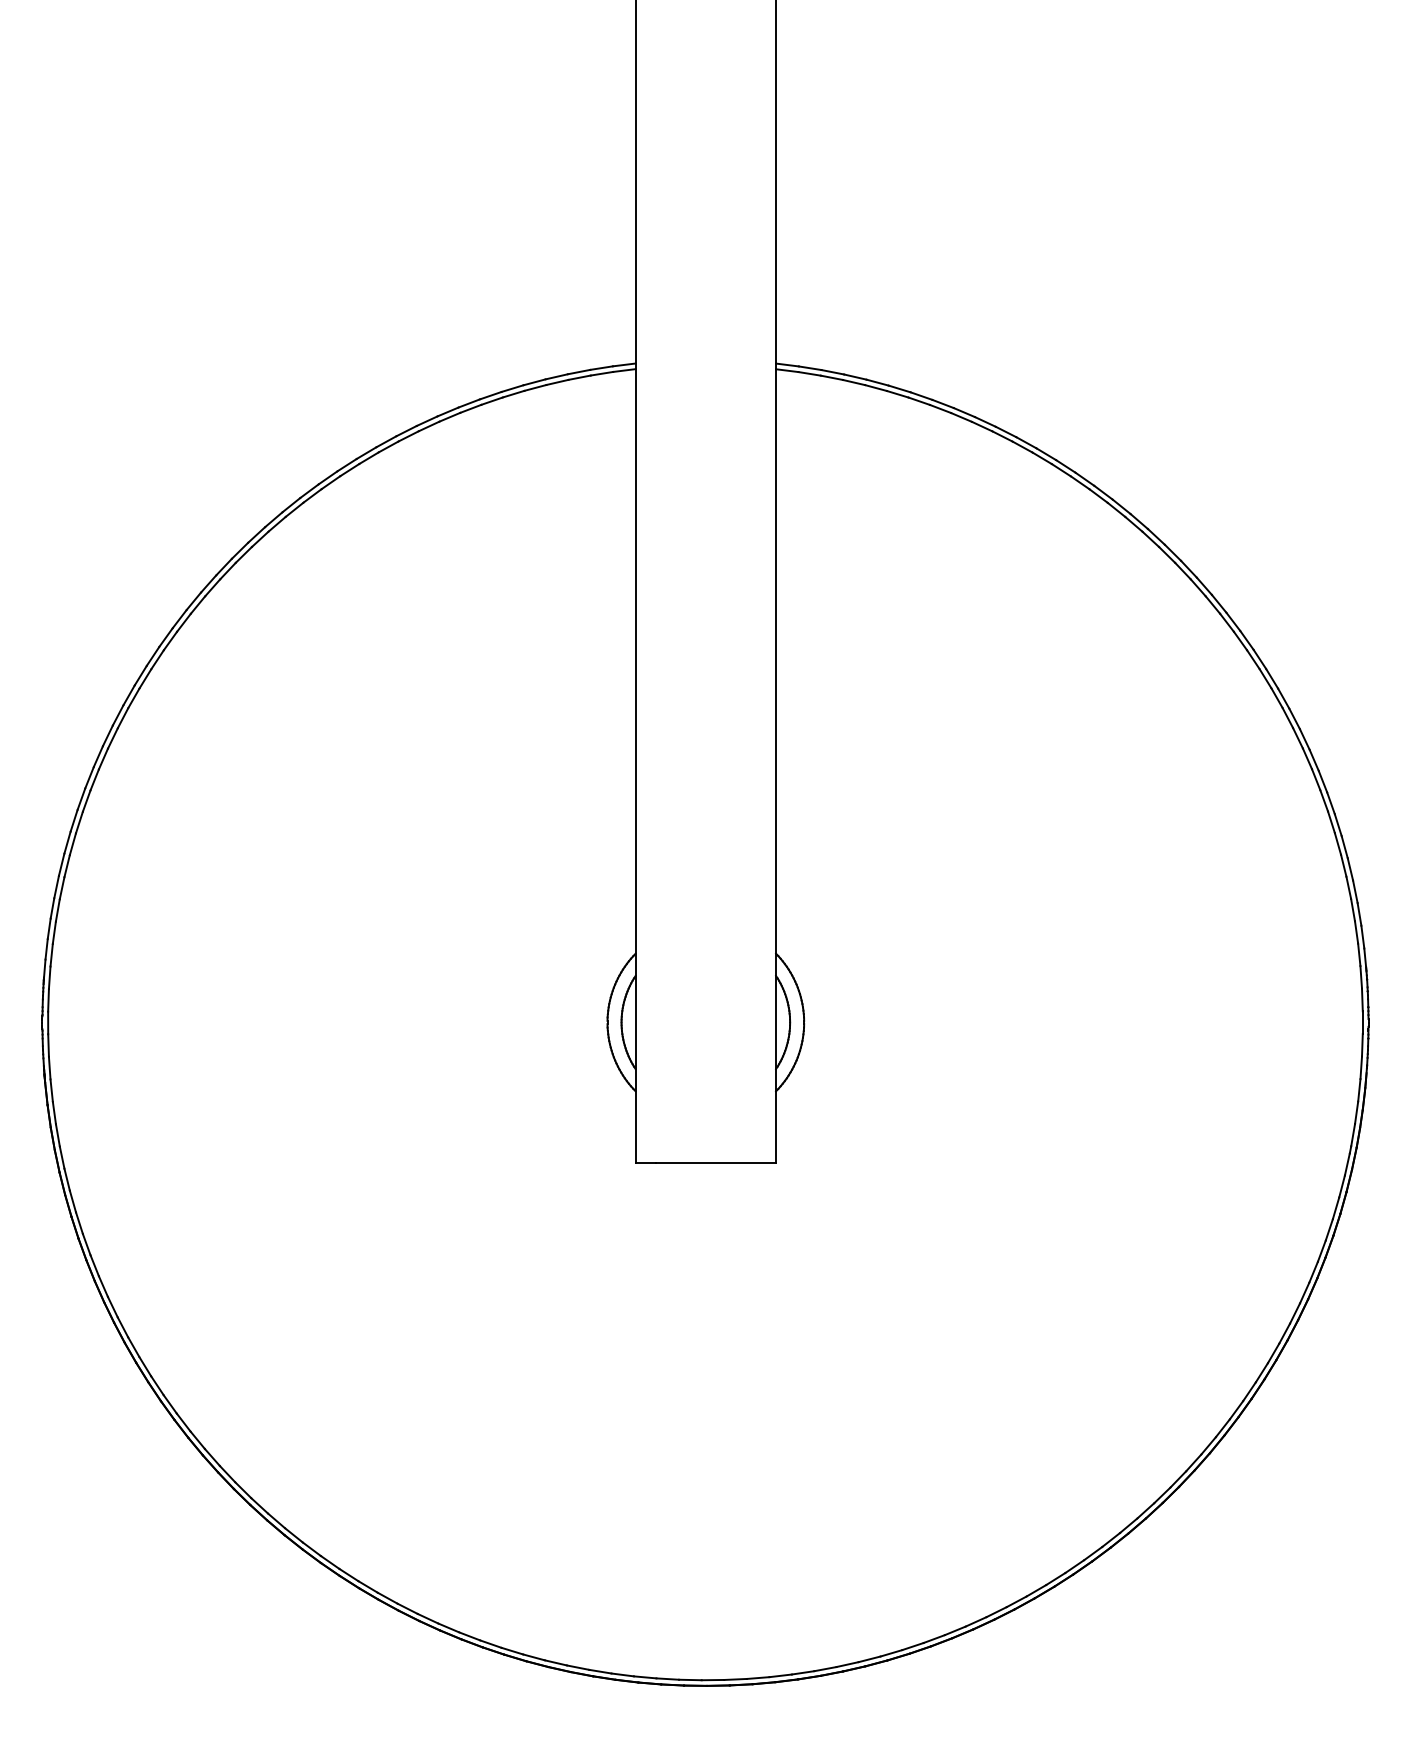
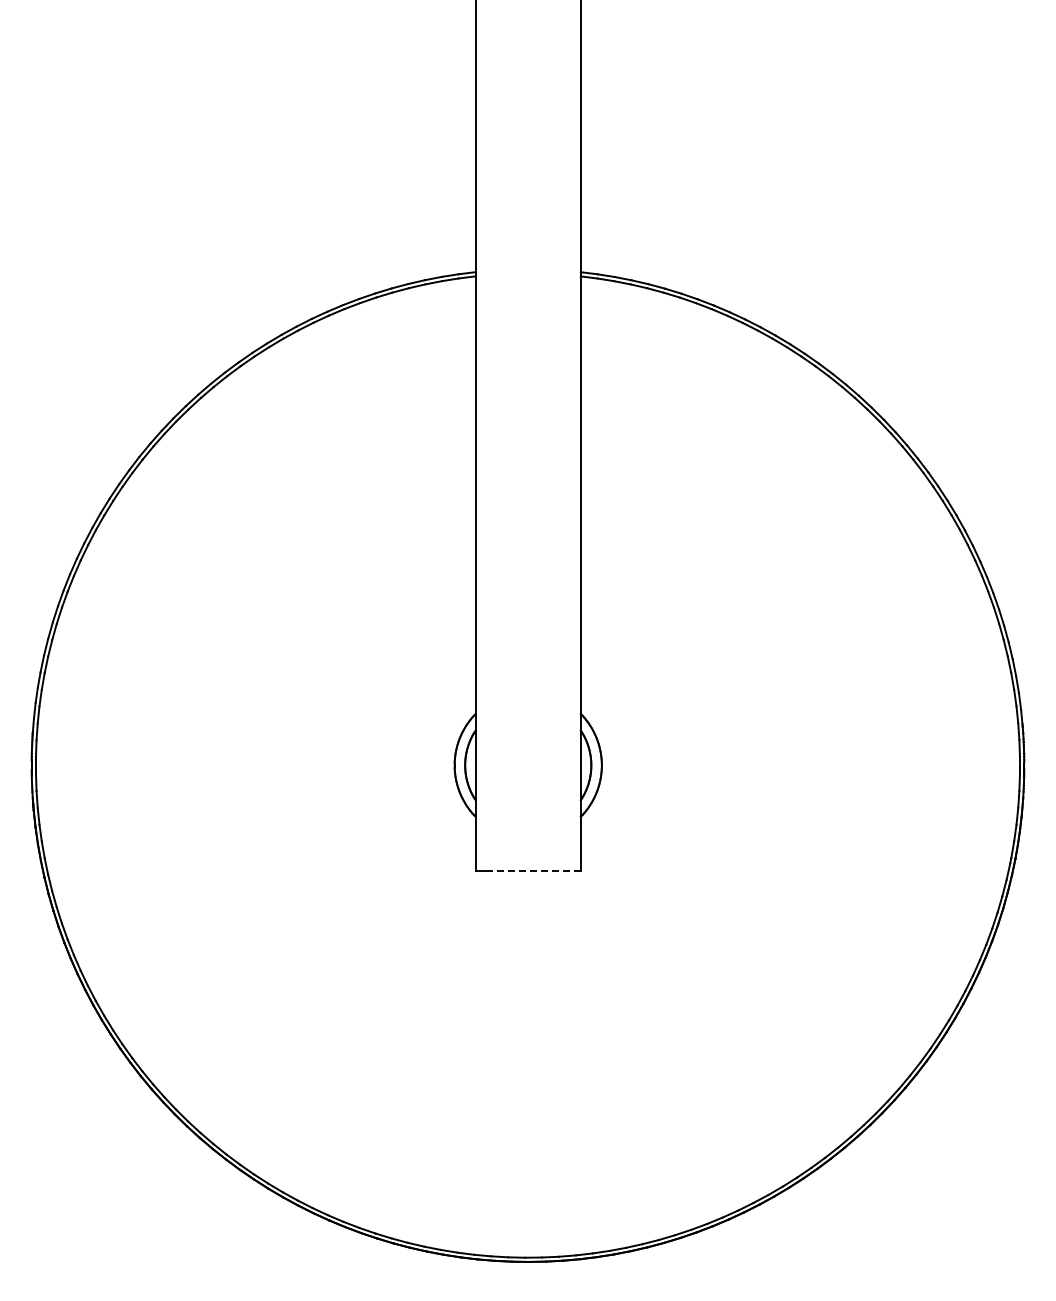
line: (716, 1162) -> (536, 870), solid -> dashed

